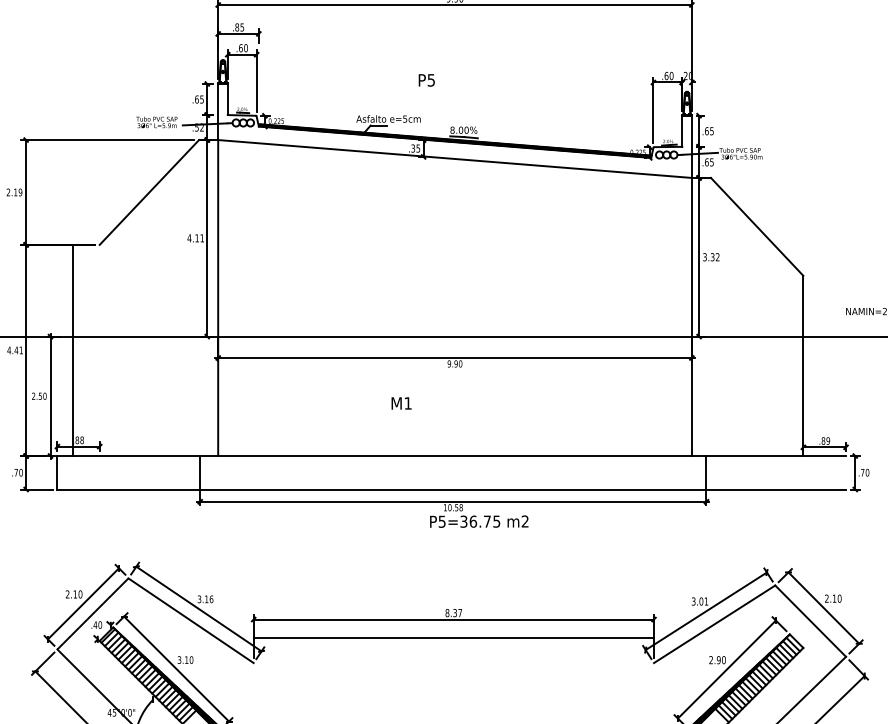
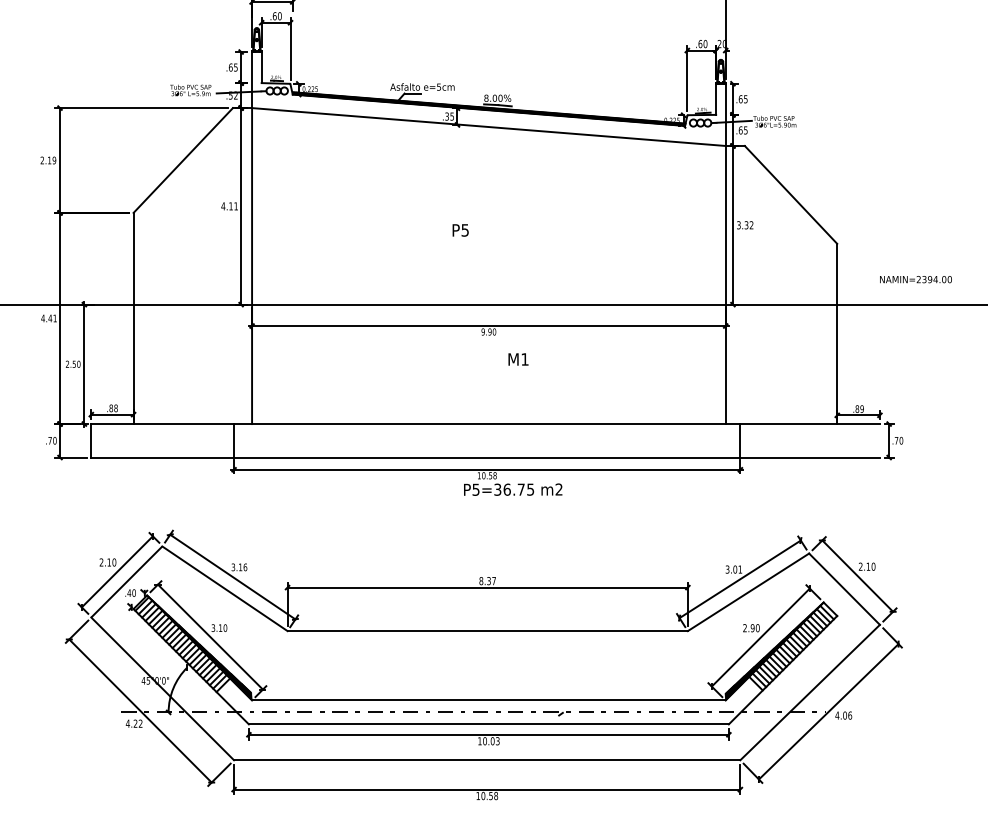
text: (426, 80) -> (460, 230), moved
line: (72, 350) -> (133, 318), moved
text: (401, 403) -> (518, 359), moved
line: (453, 638) -> (487, 631), moved

